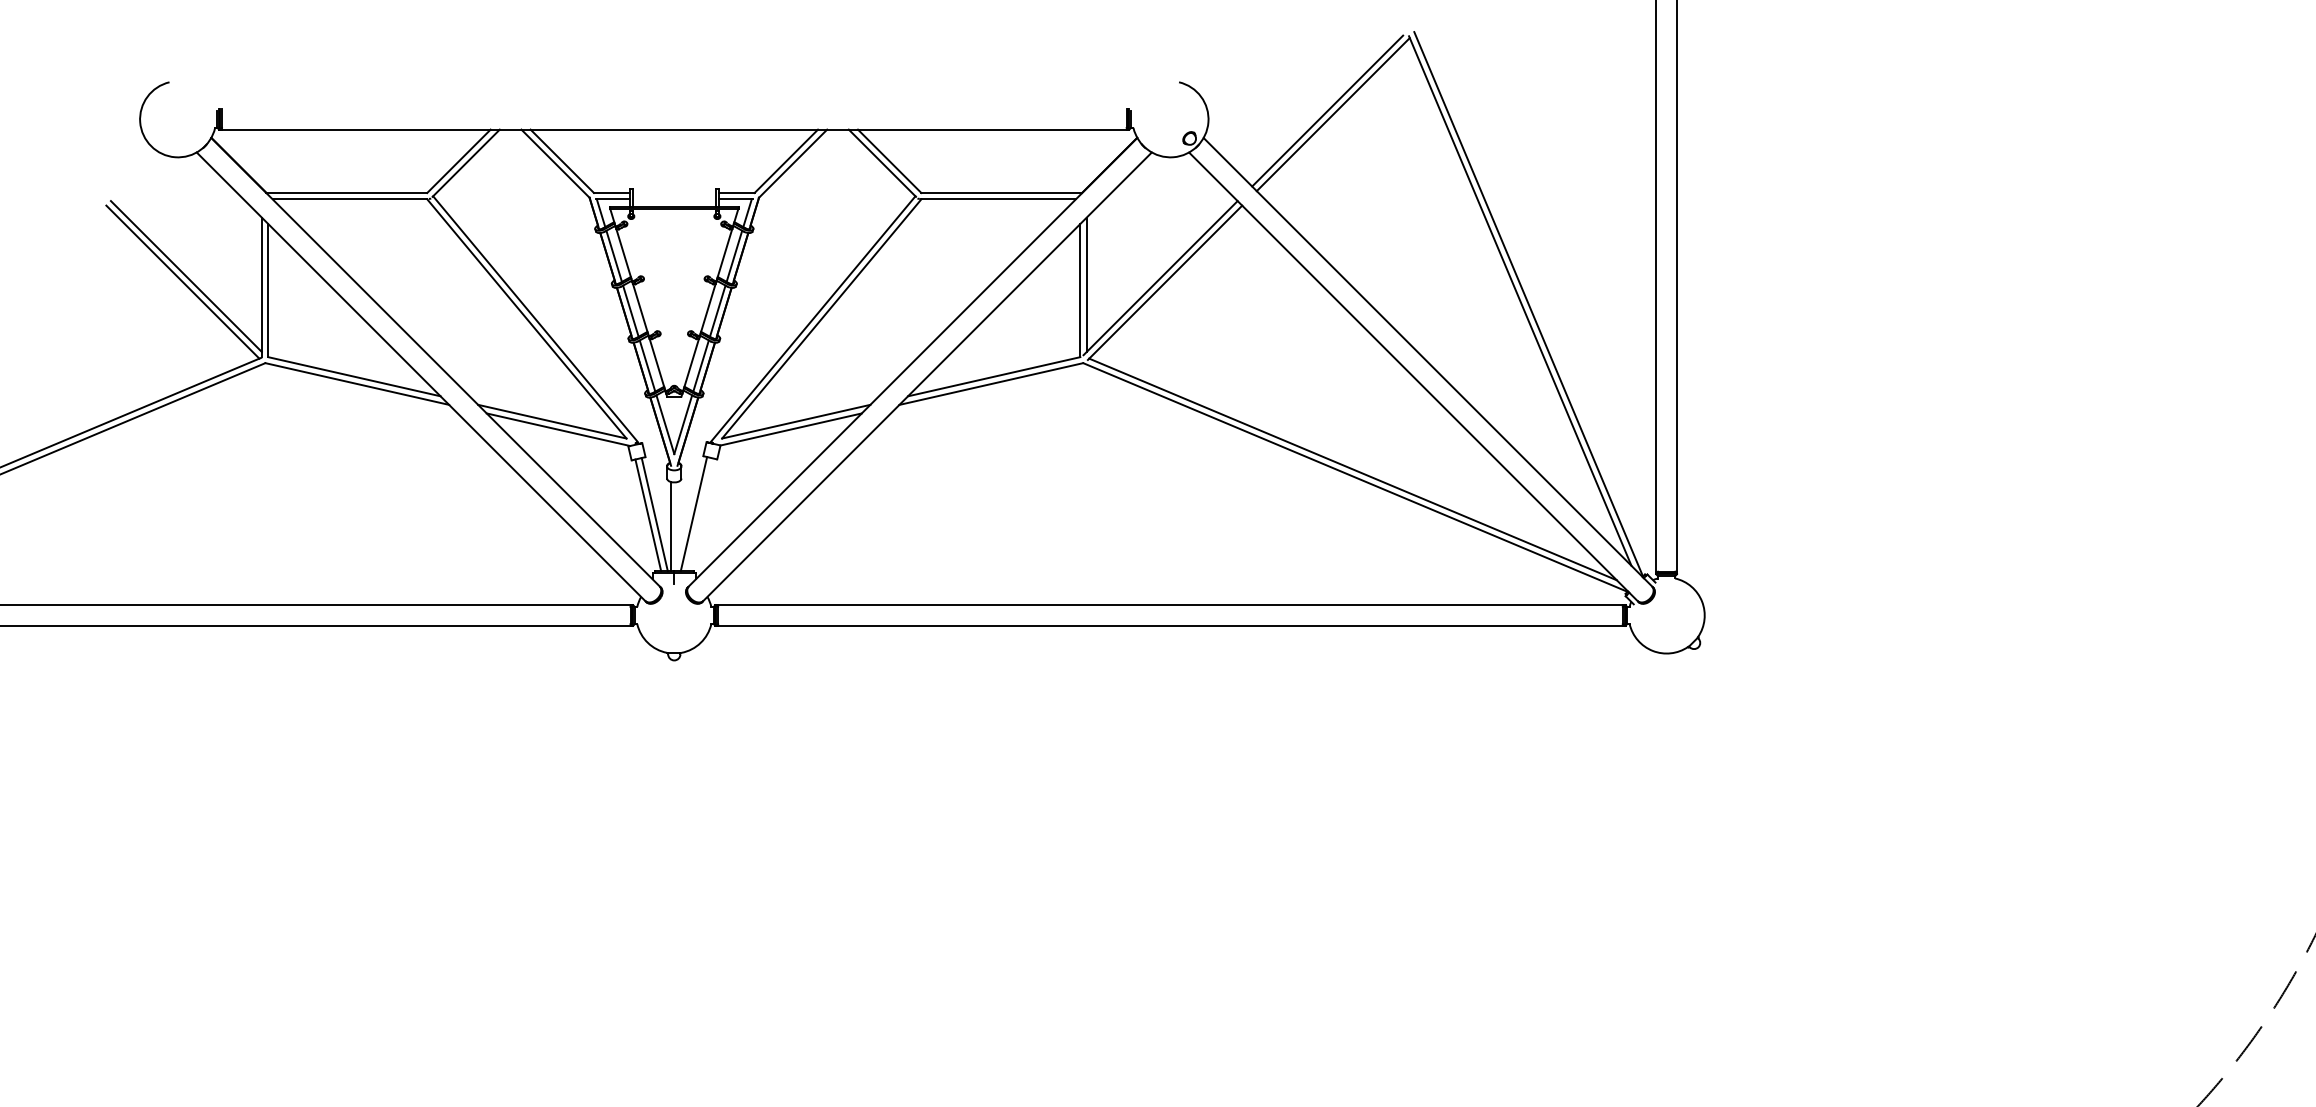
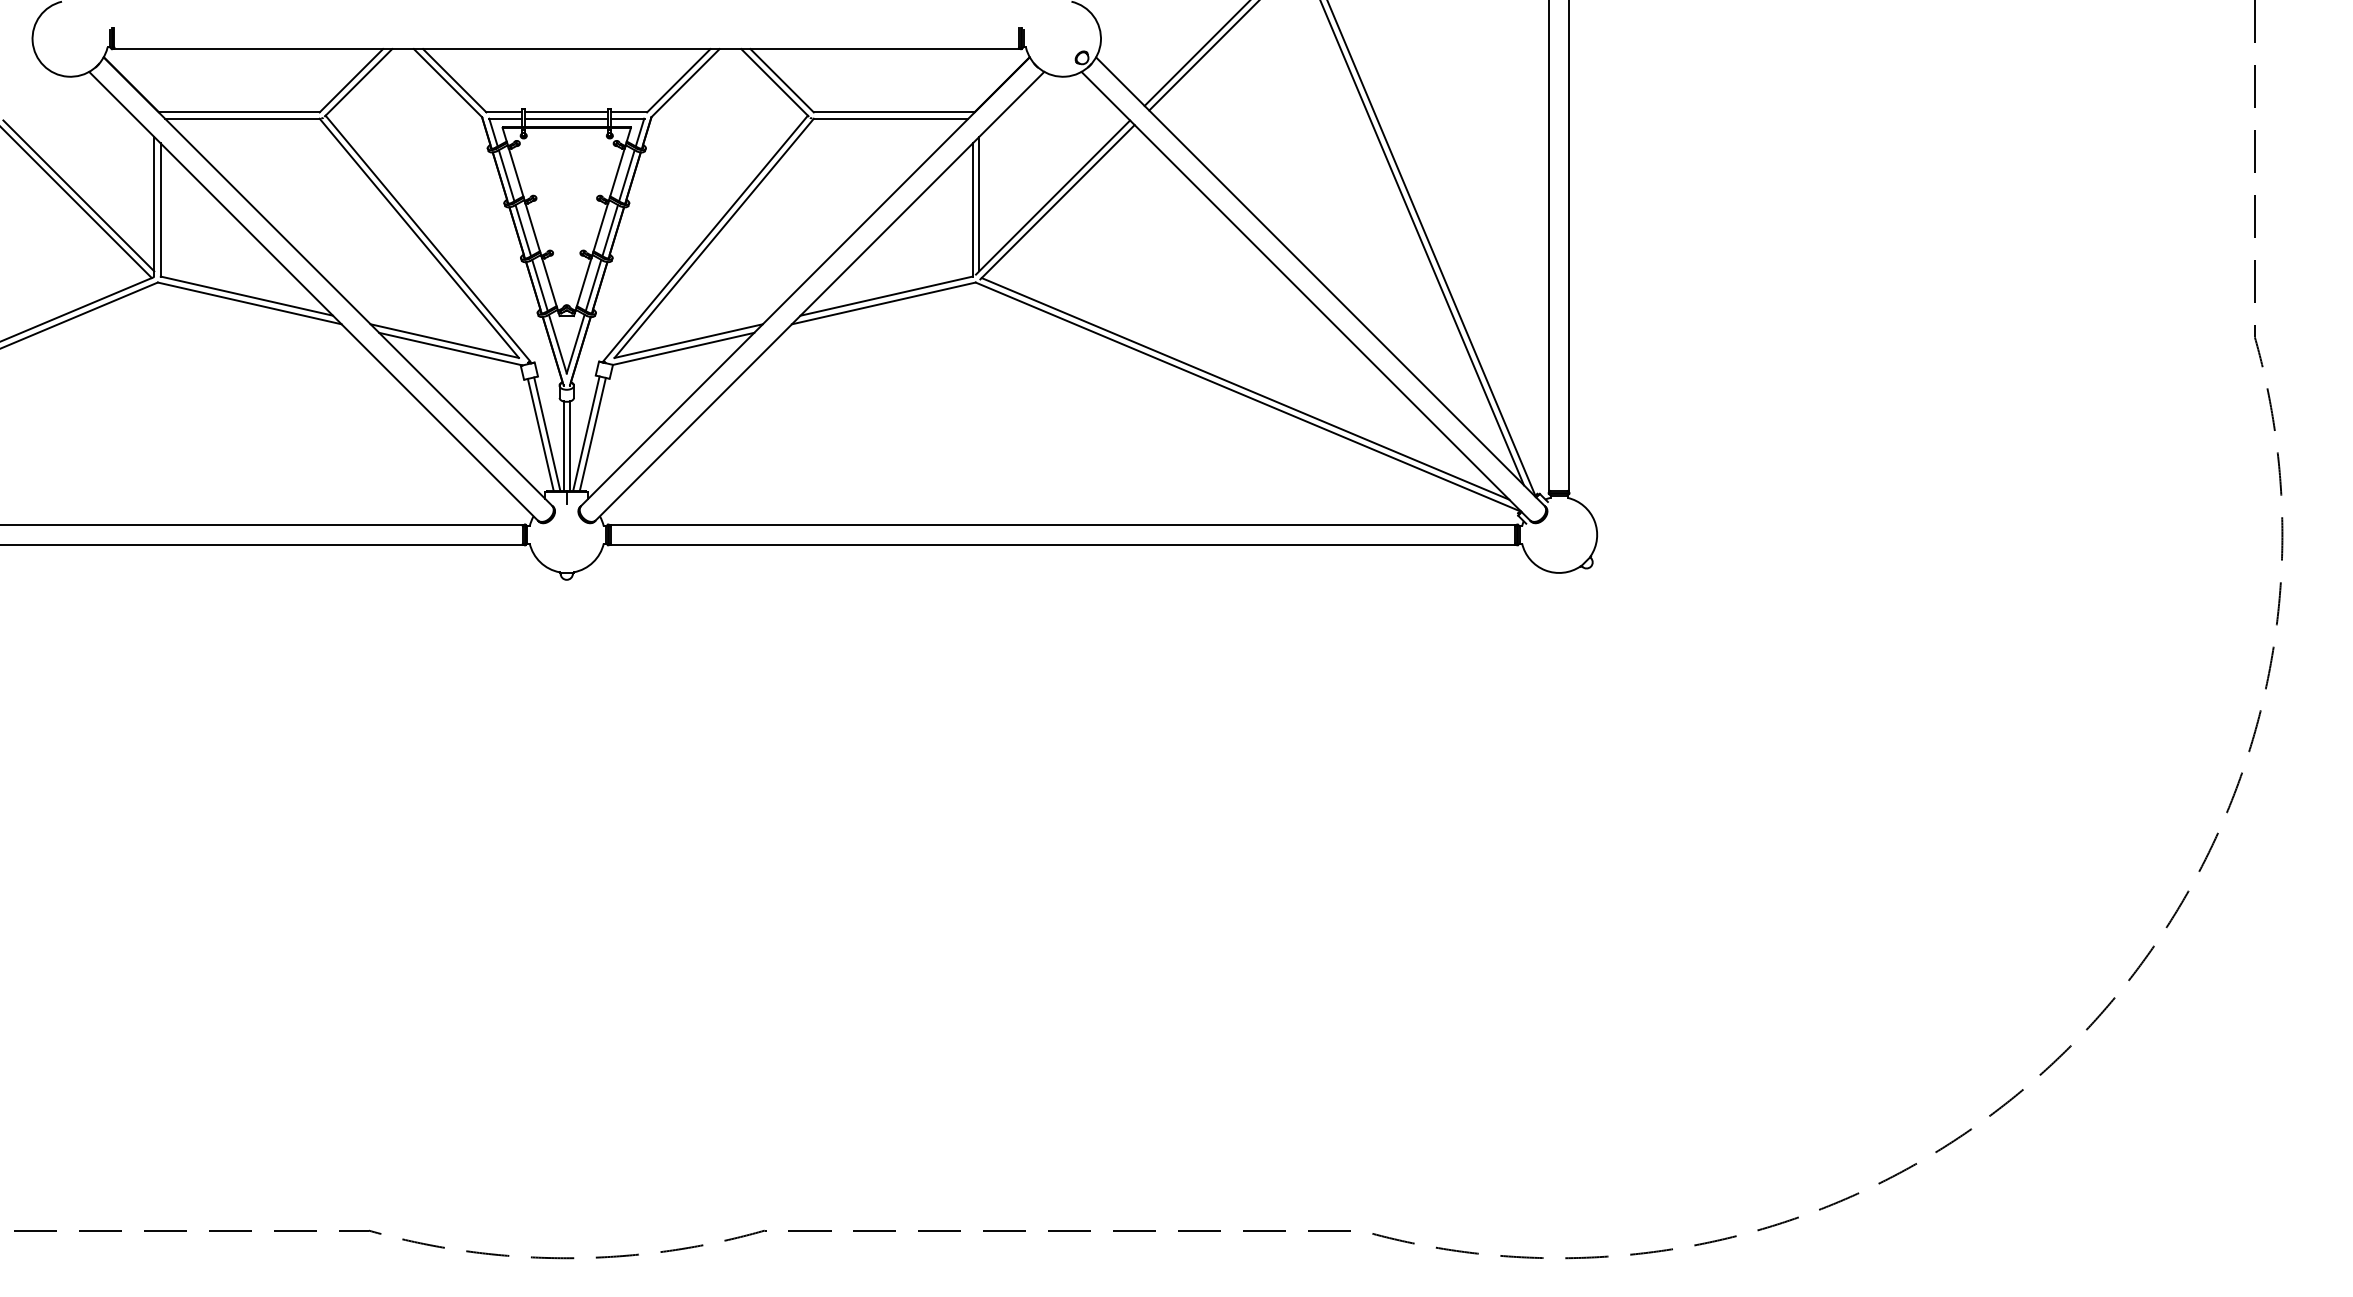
line: (674, 193) -> (566, 112), added
line: (674, 199) -> (566, 118), added
line: (700, 514) -> (592, 433), added
line: (678, 526) -> (570, 445), added

